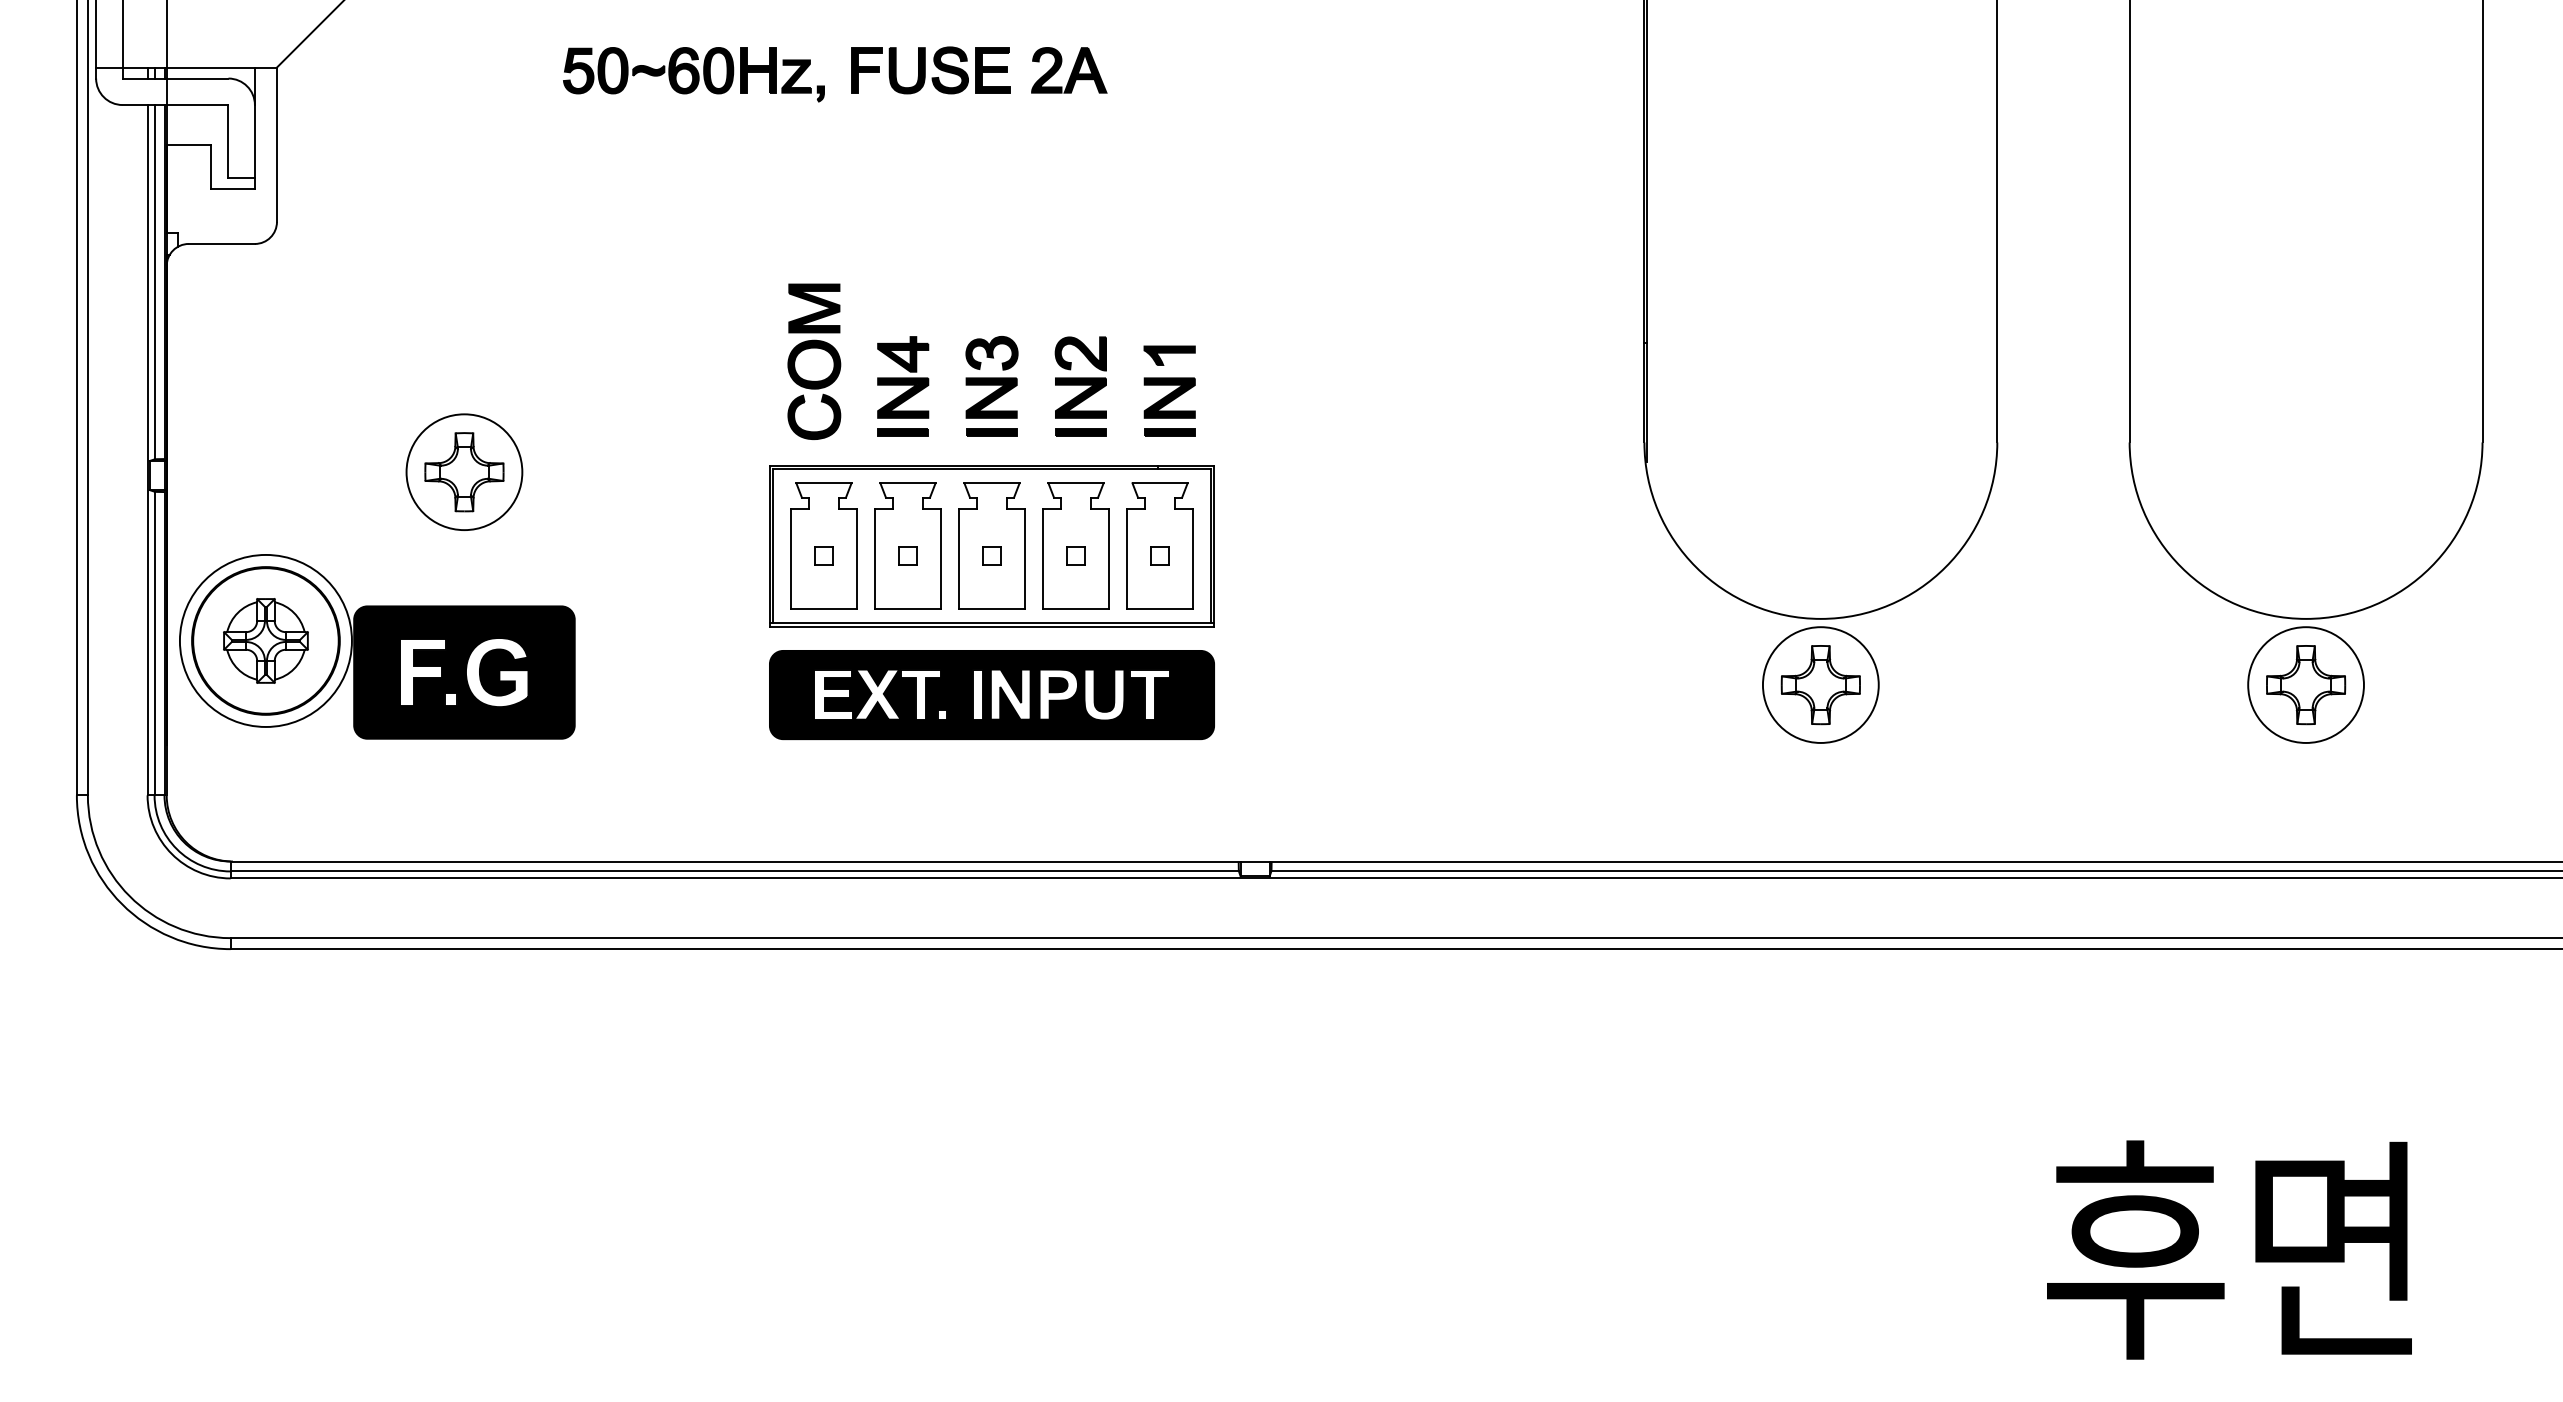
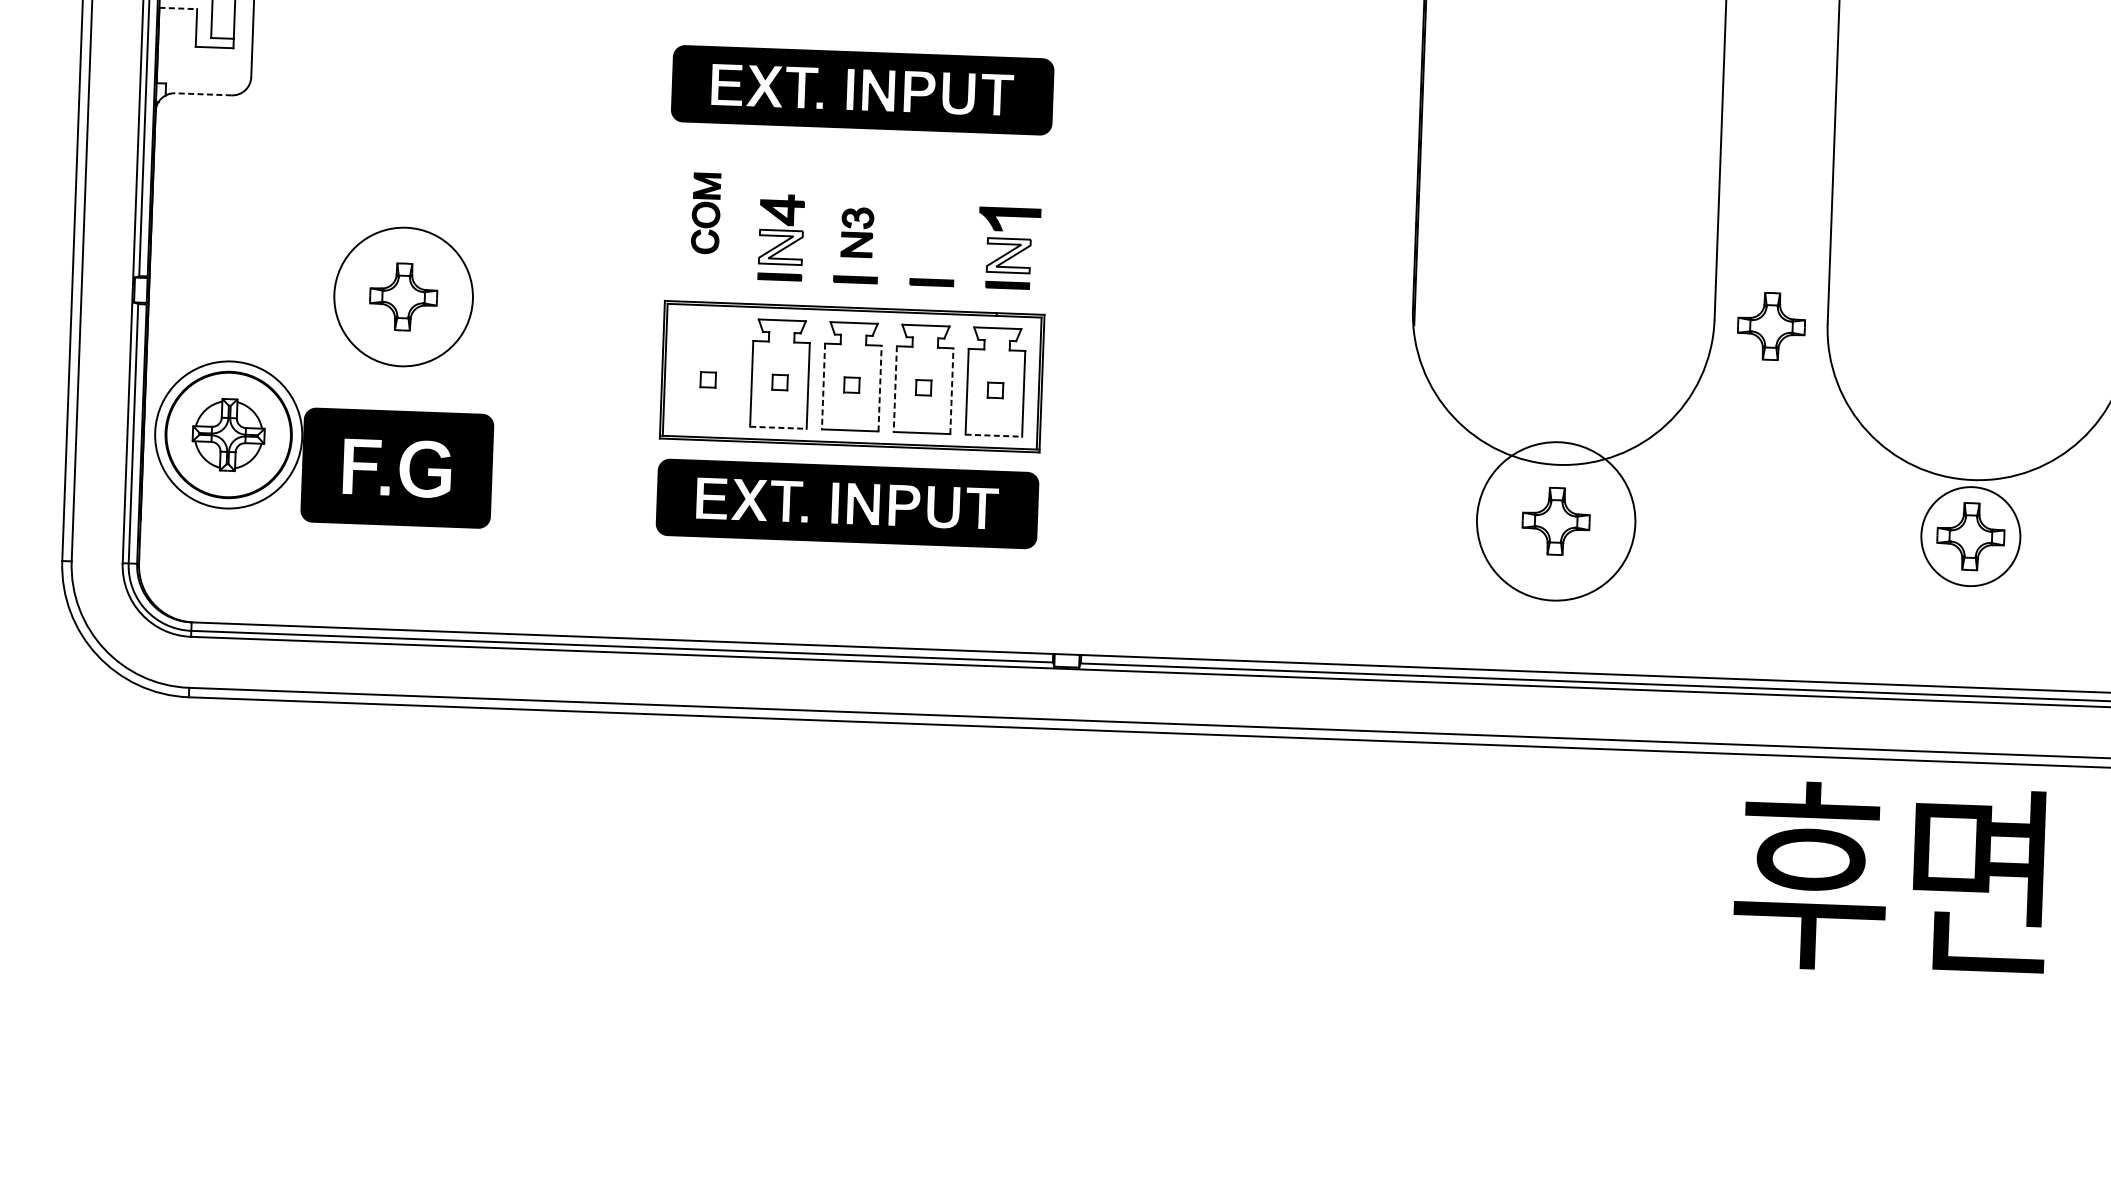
line: (189, 144) -> (178, 8), solid -> dashed
part: (991, 211) -> (862, 90), added
line: (221, 243) -> (203, 93), solid -> dashed
part: (1169, 355) -> (1009, 219), size x1.4
part: (814, 361) -> (706, 213), size x0.6
part: (991, 377) -> (857, 232), size x0.7
part: (1080, 377) -> (933, 235), removed
fill: (903, 397) -> (781, 246), removed
fill: (1169, 397) -> (1008, 255), removed
part: (2064, 448) -> (1771, 326), added
circle: (464, 472) -> (403, 297), size x1.4
part: (823, 545) -> (708, 370), removed
line: (1025, 558) -> (880, 388), solid -> dashed
line: (1109, 558) -> (952, 390), solid -> dashed
line: (958, 559) -> (823, 387), solid -> dashed
line: (1042, 559) -> (894, 389), solid -> dashed
line: (908, 608) -> (778, 427), solid -> dashed
line: (1160, 608) -> (994, 435), solid -> dashed
circle: (1820, 684) -> (1555, 520), size x1.6
text: (2229, 1249) -> (1891, 878), moved

